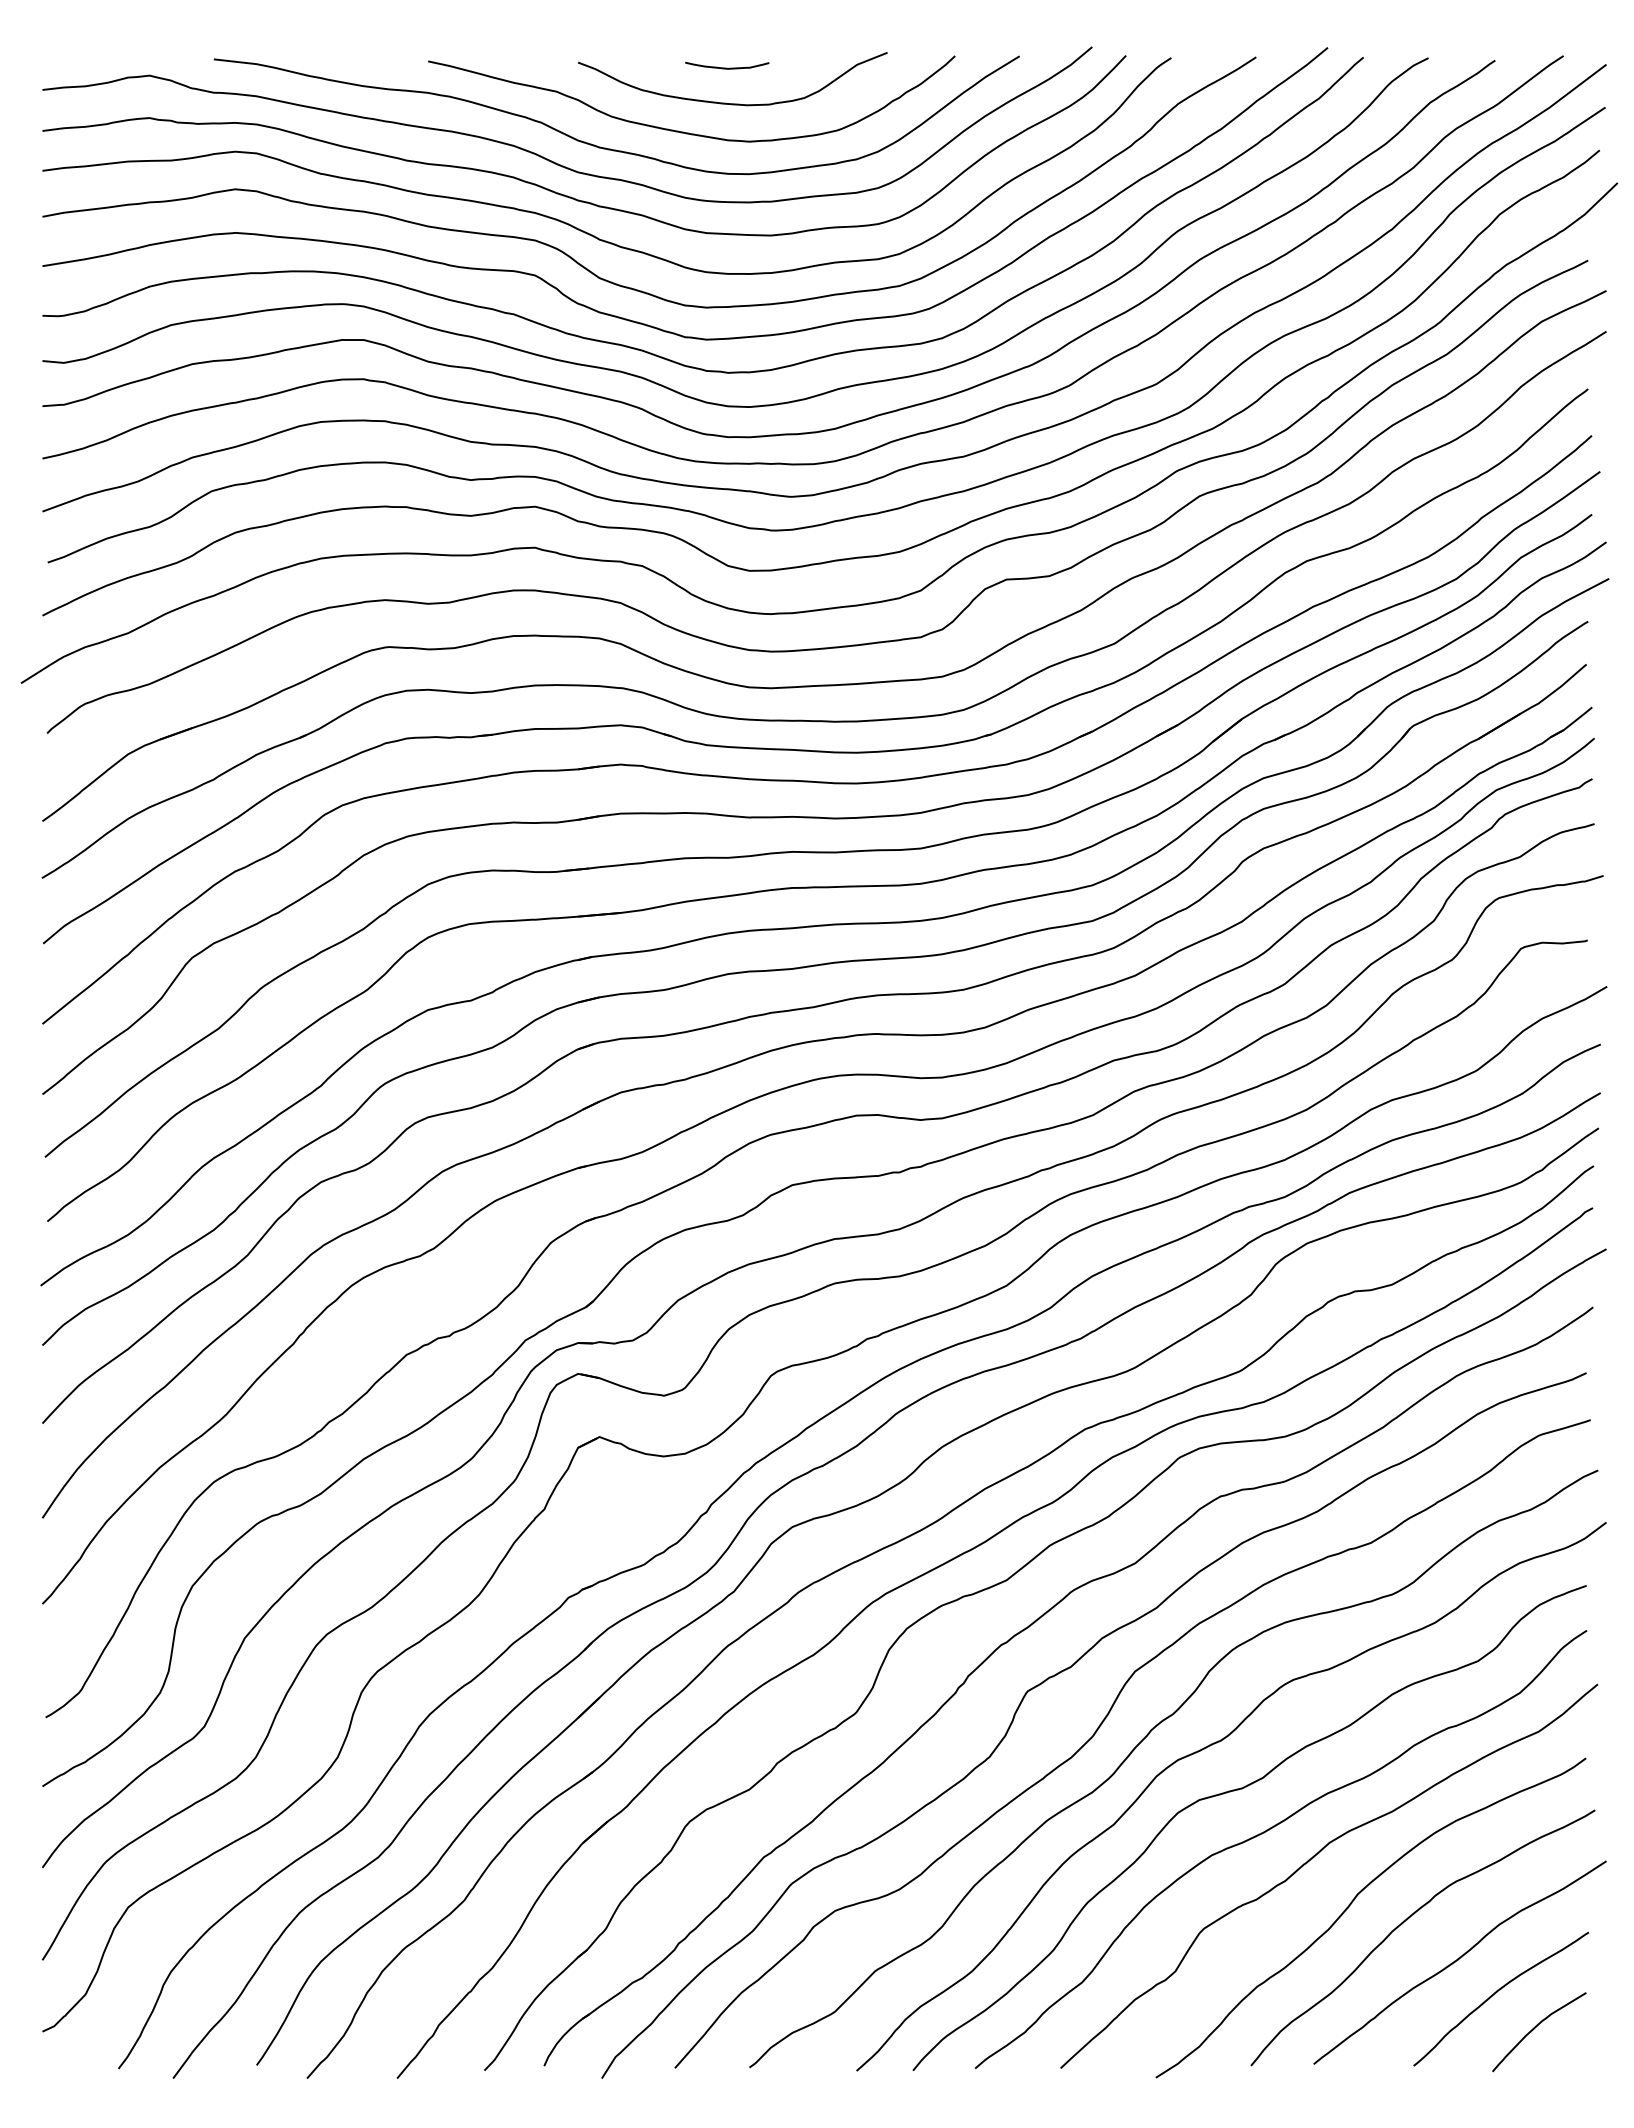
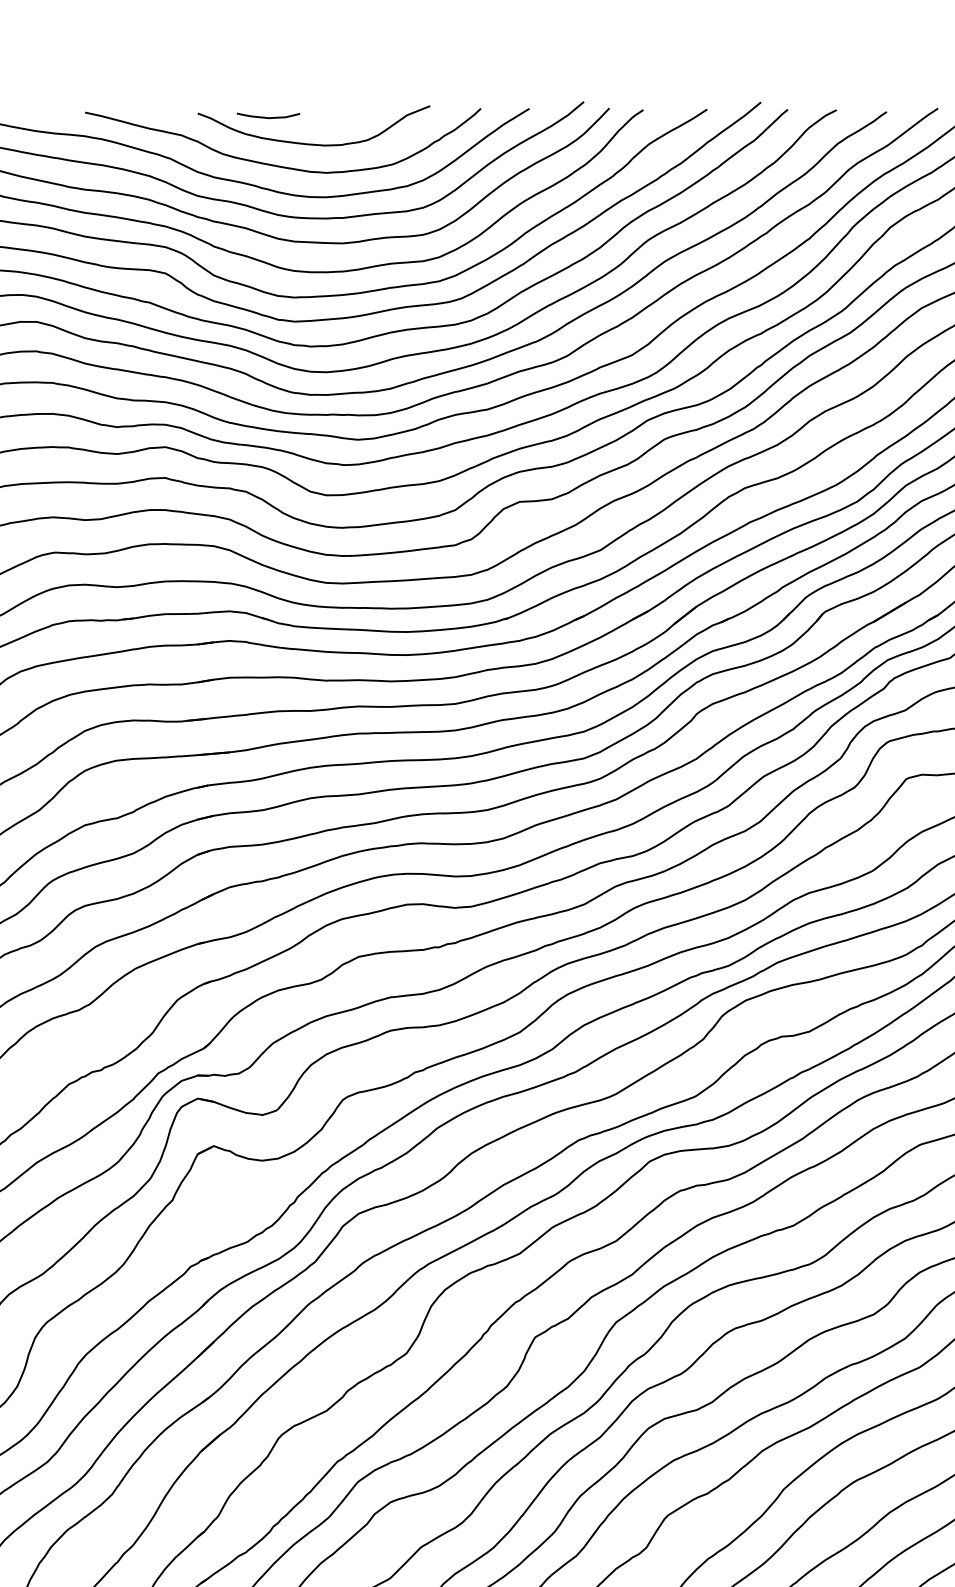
curve: (727, 67) -> (268, 117), moved

